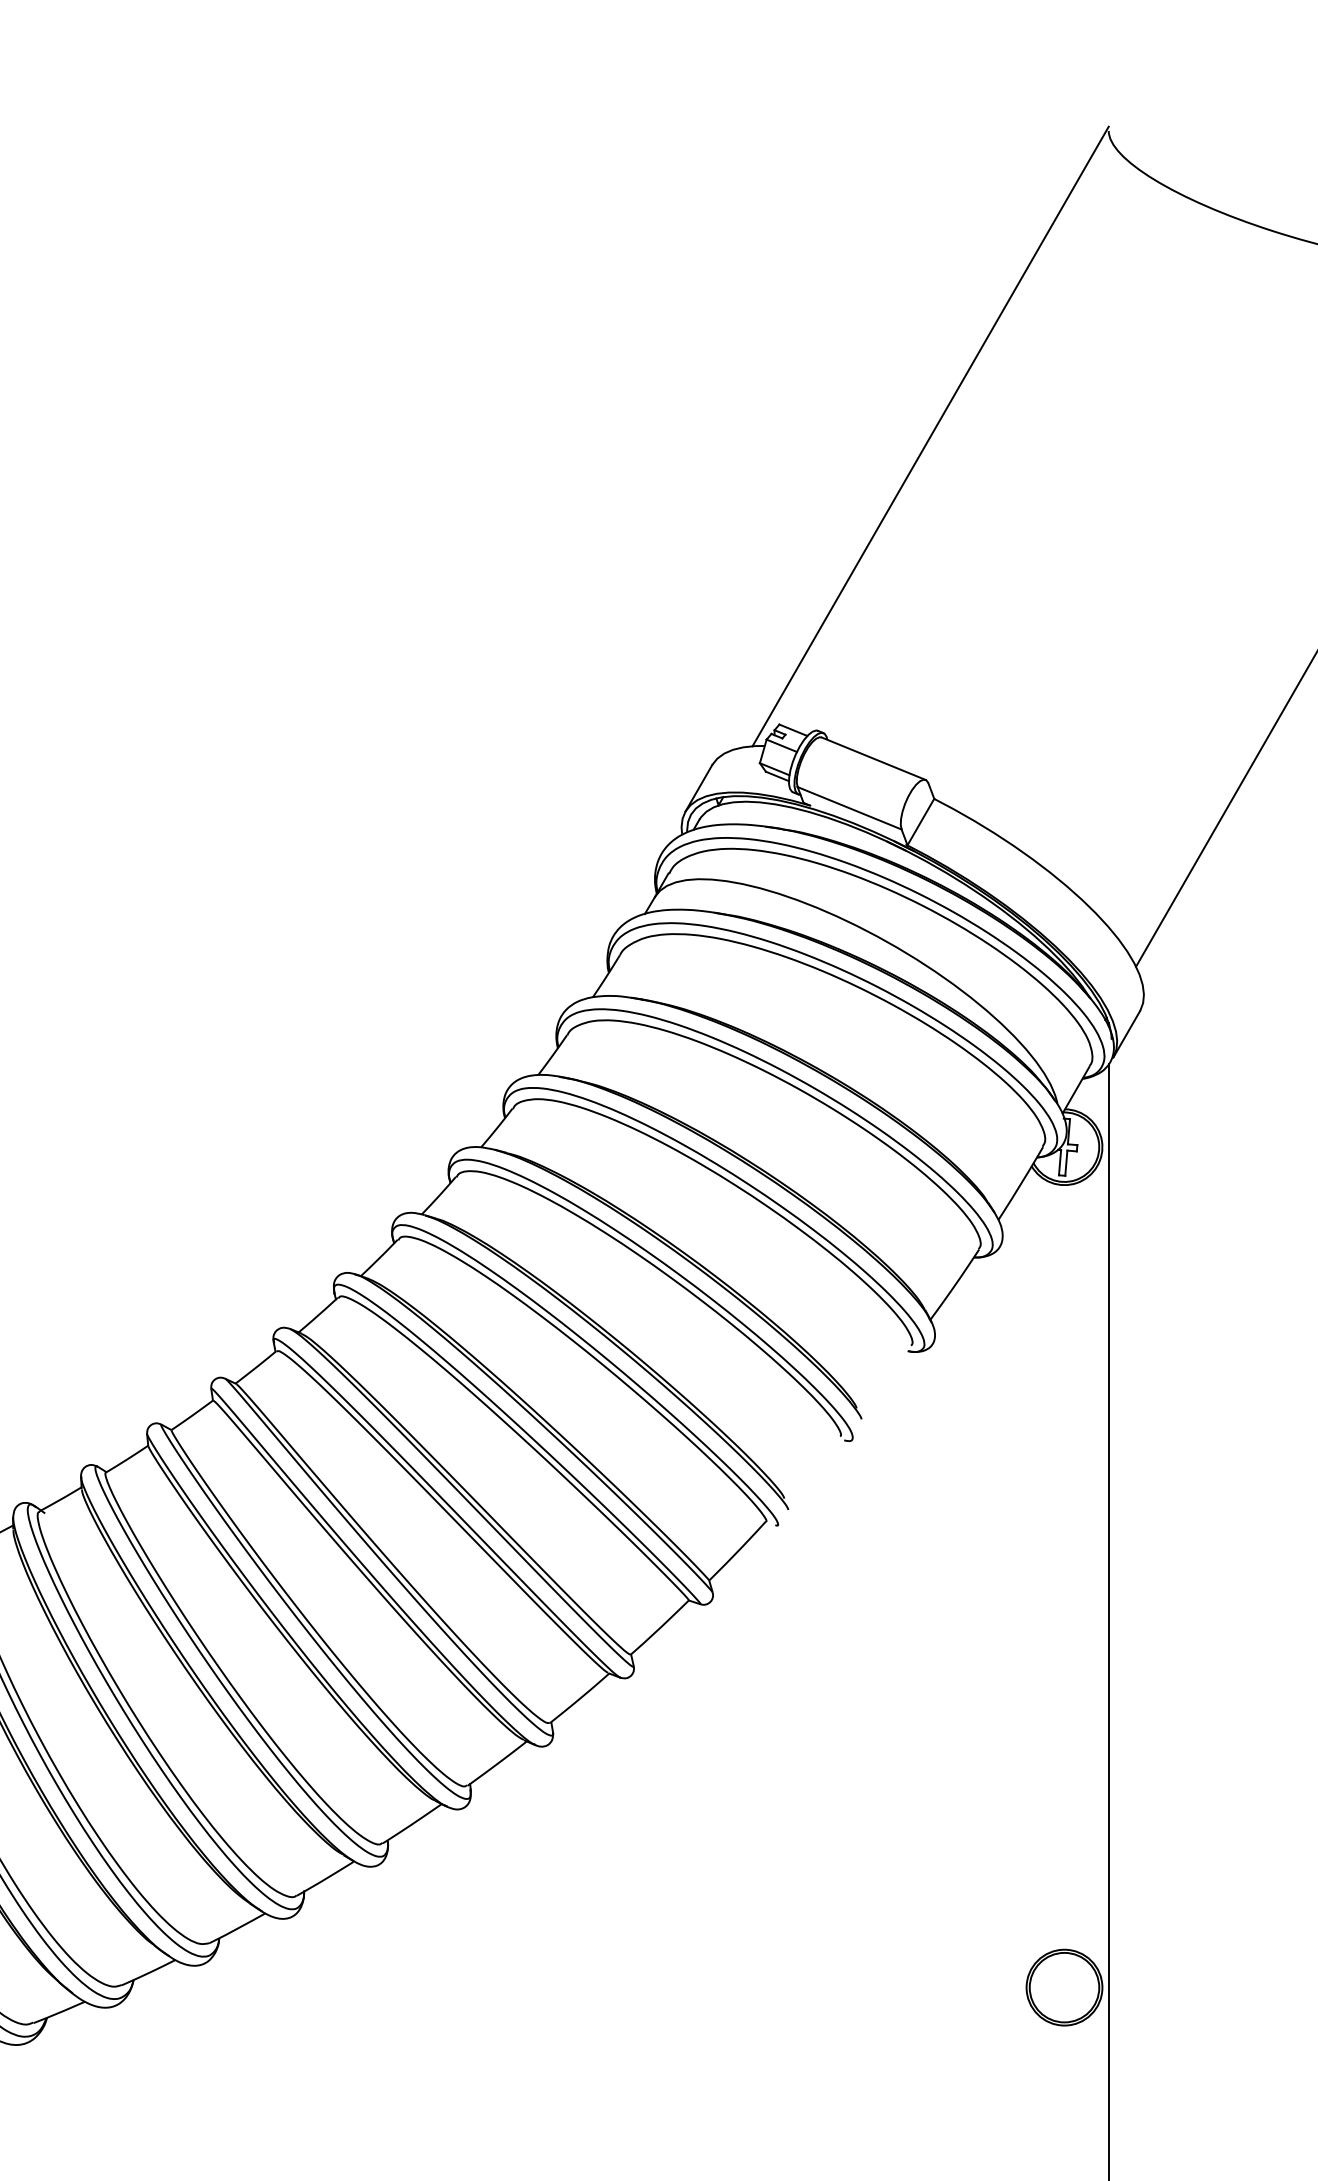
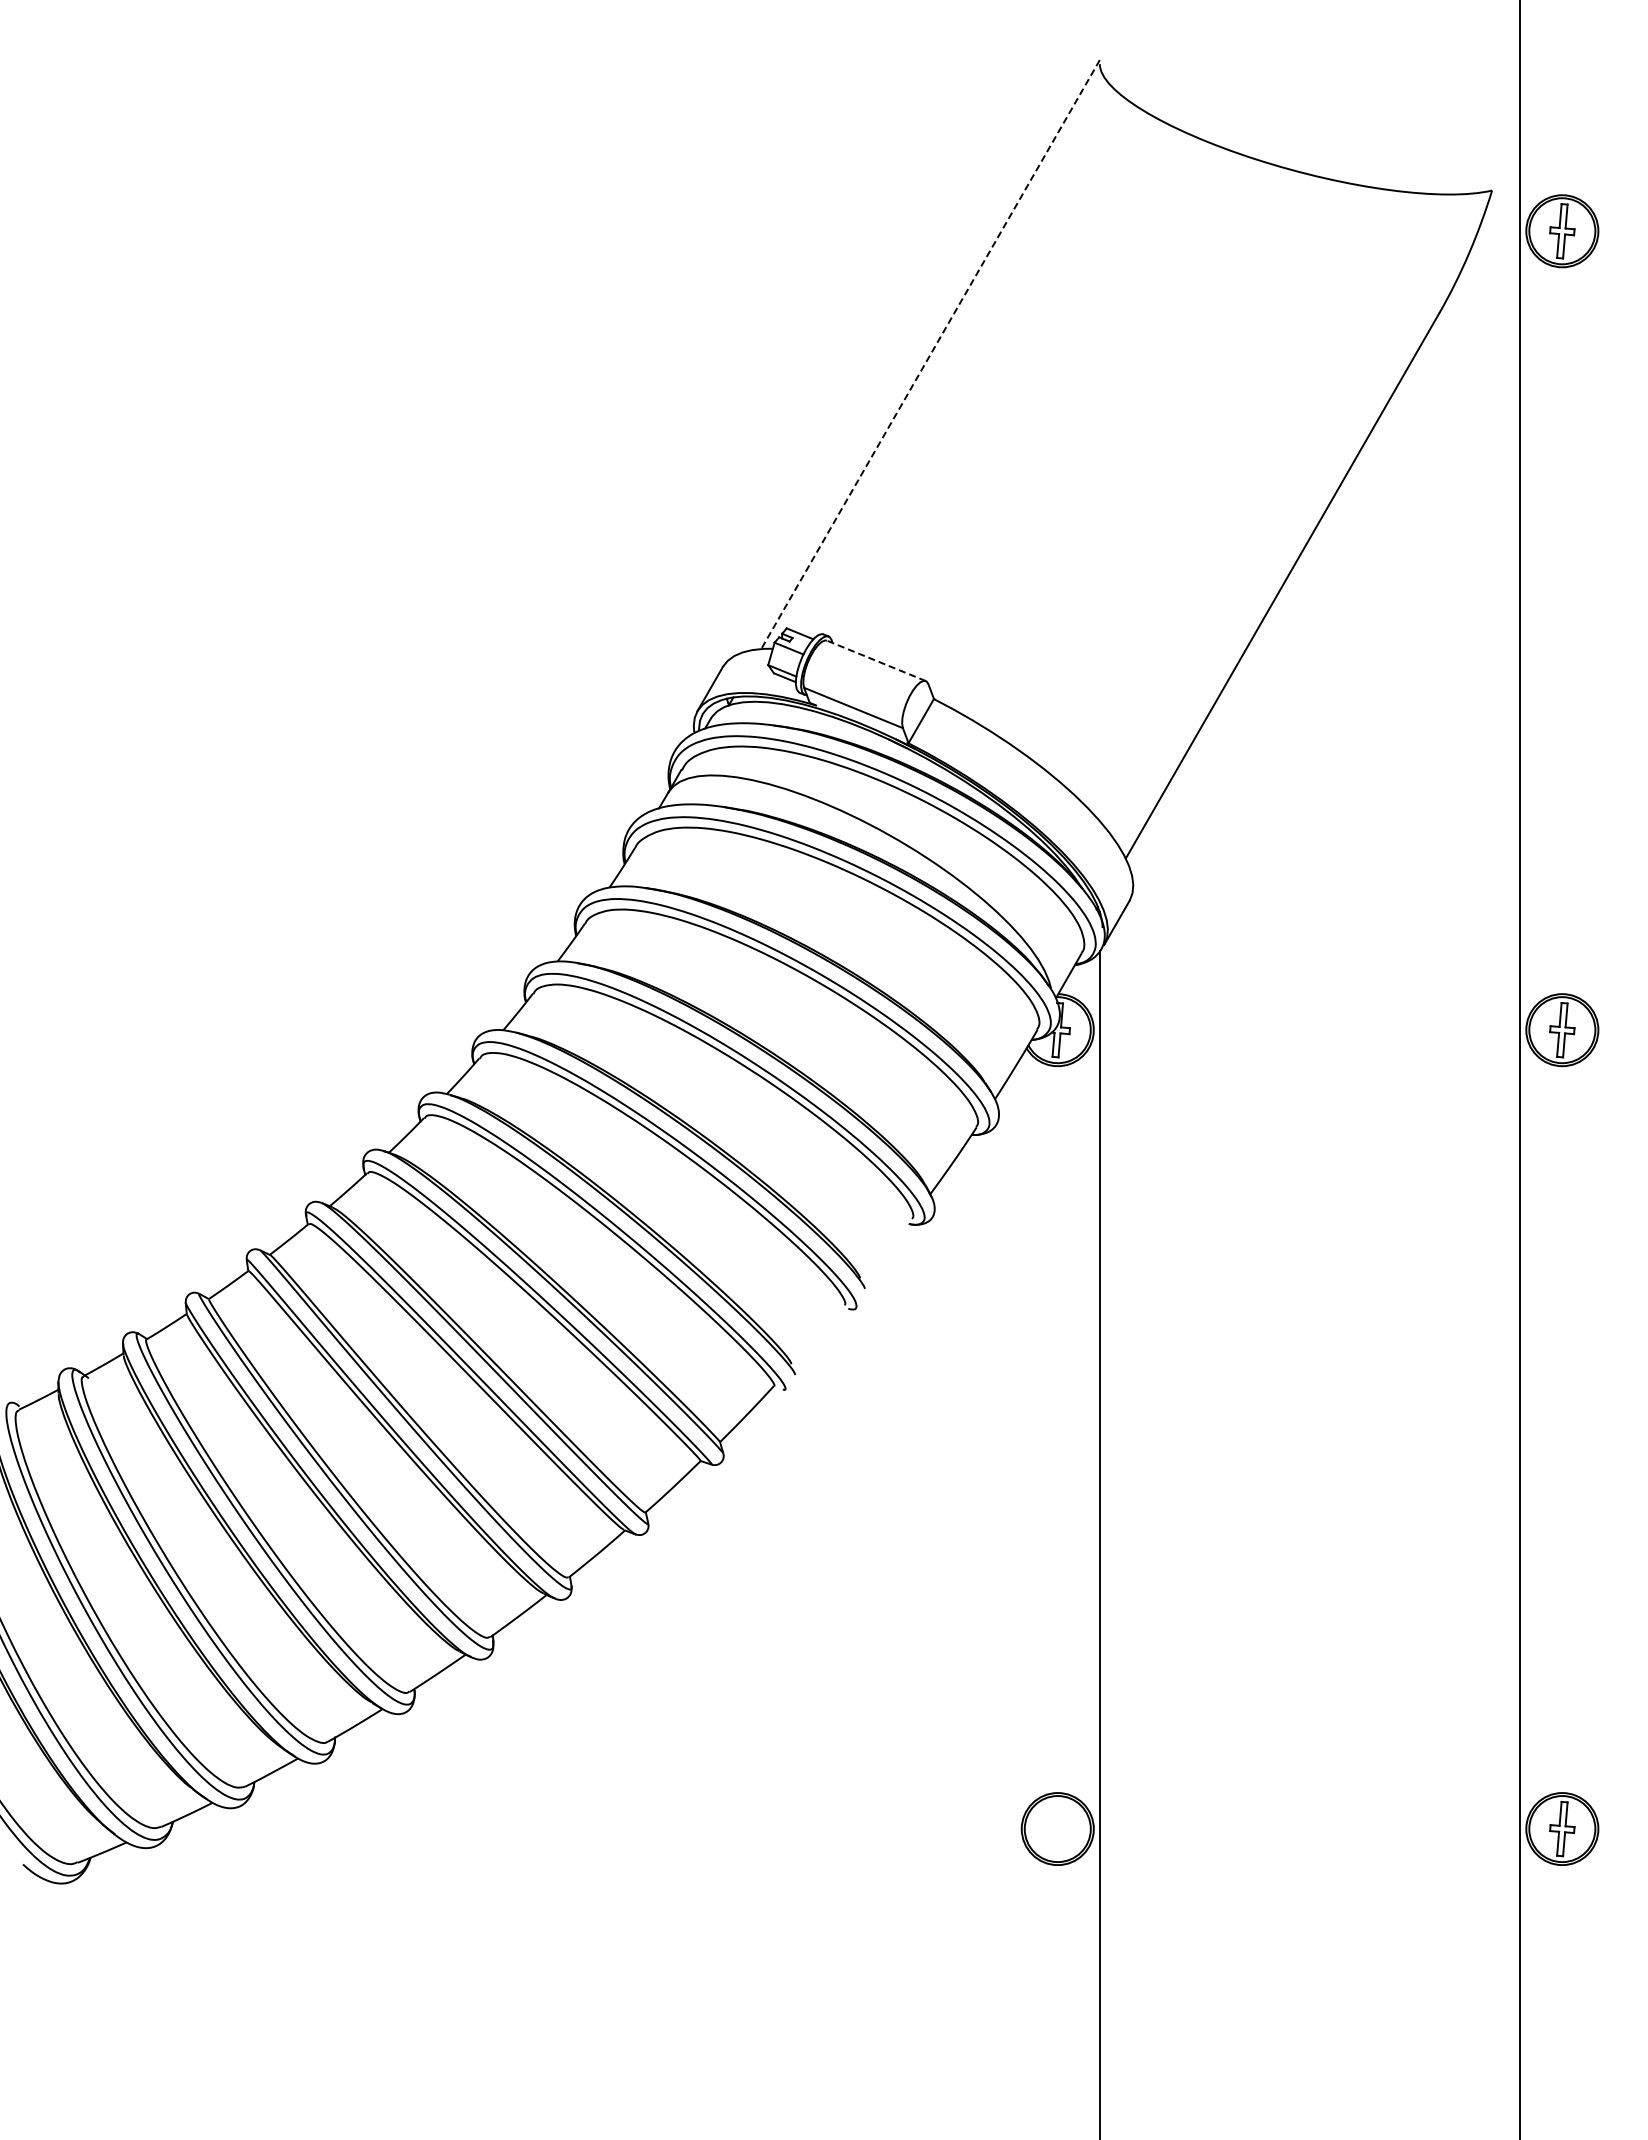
line: (930, 436) -> (930, 354), solid -> dashed
line: (872, 758) -> (875, 660), solid -> dashed

